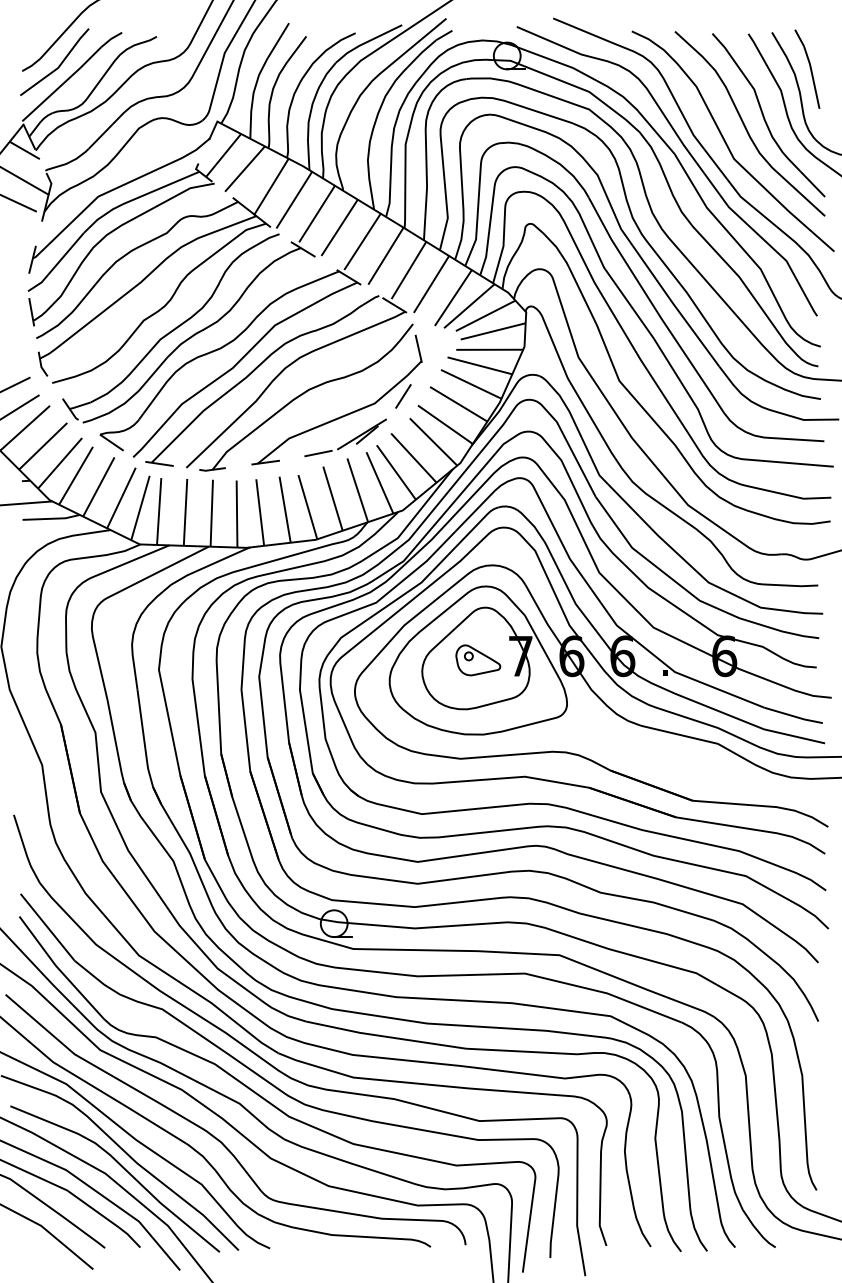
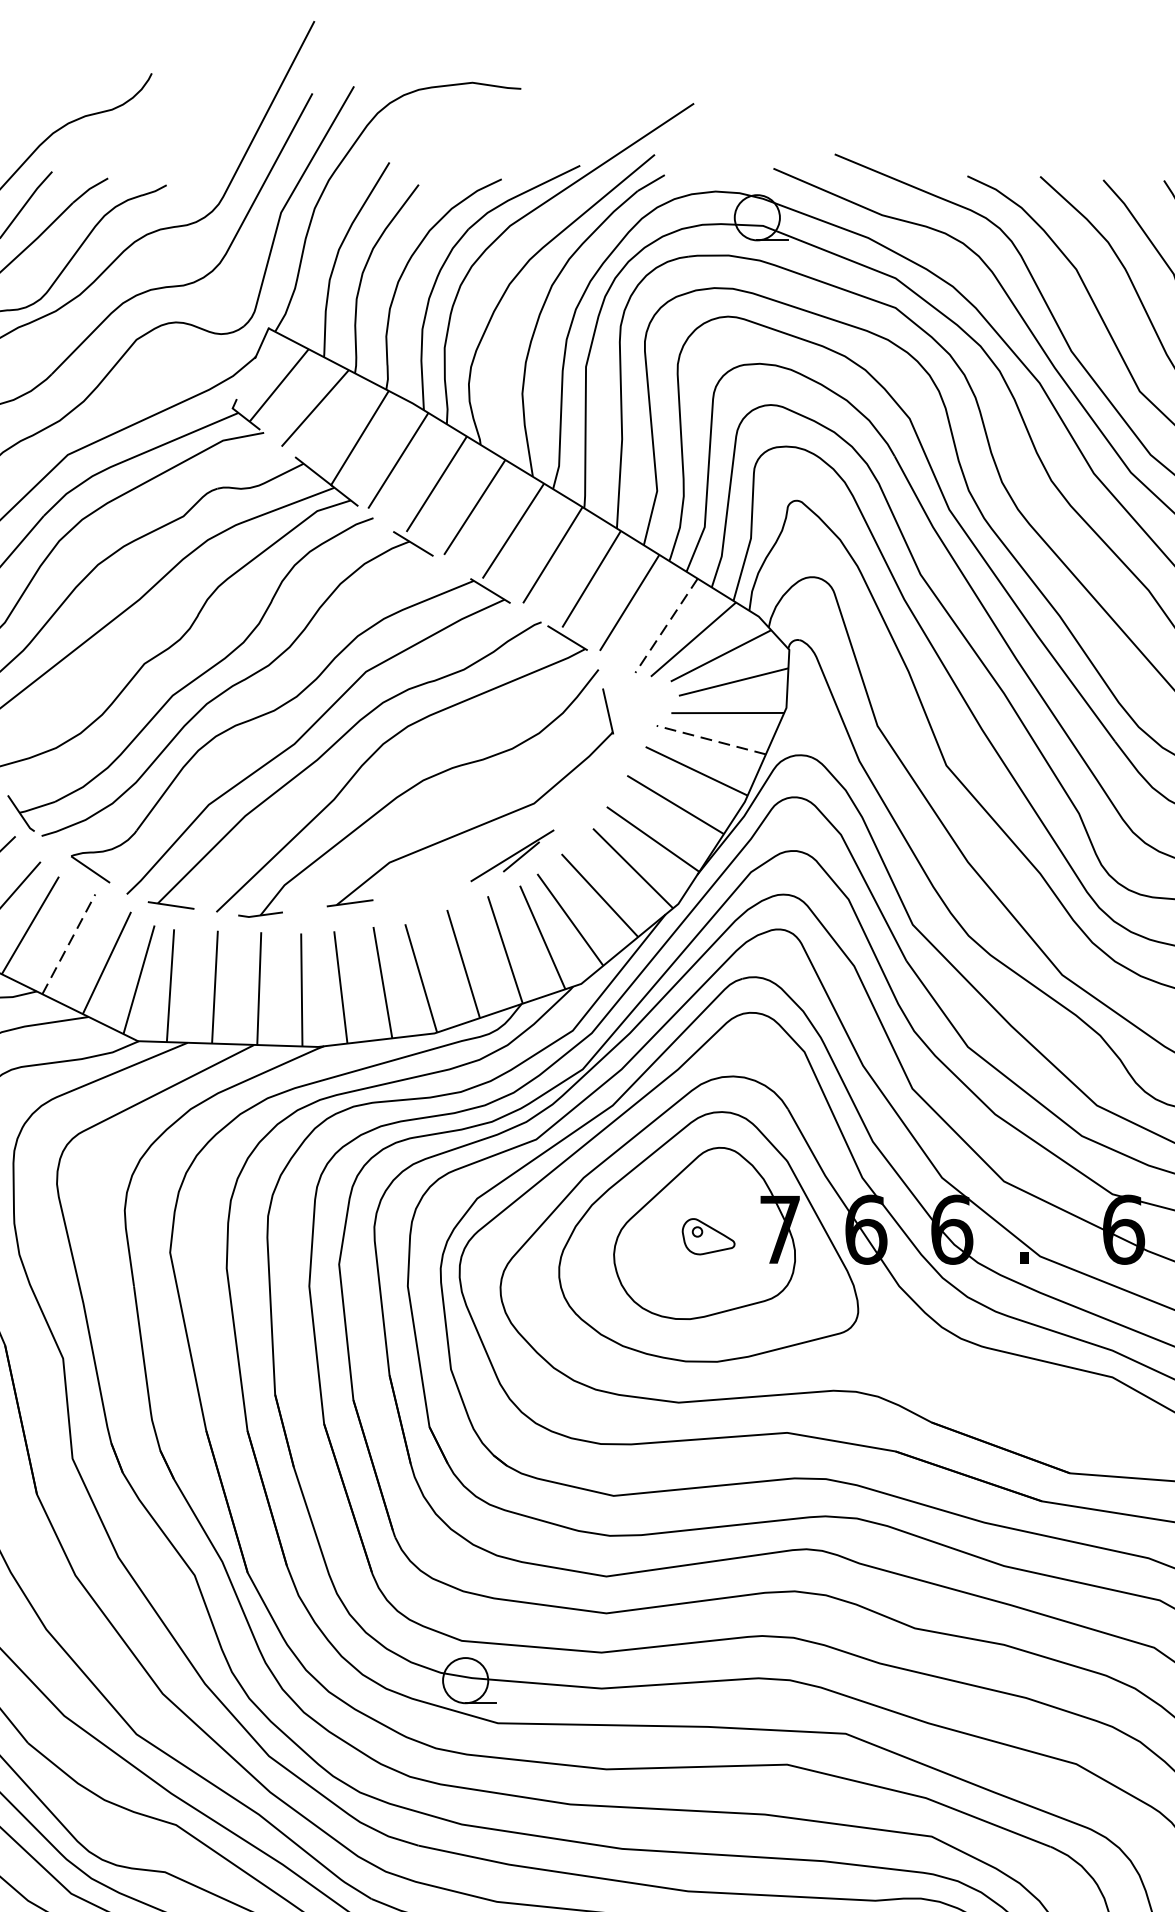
line: (453, 298) -> (666, 626), solid -> dashed
line: (479, 365) -> (710, 739), solid -> dashed
line: (403, 396) -> (582, 791), removed
line: (318, 453) -> (439, 887), removed
line: (99, 486) -> (69, 943), solid -> dashed
part: (478, 660) -> (708, 1236), size x0.7

